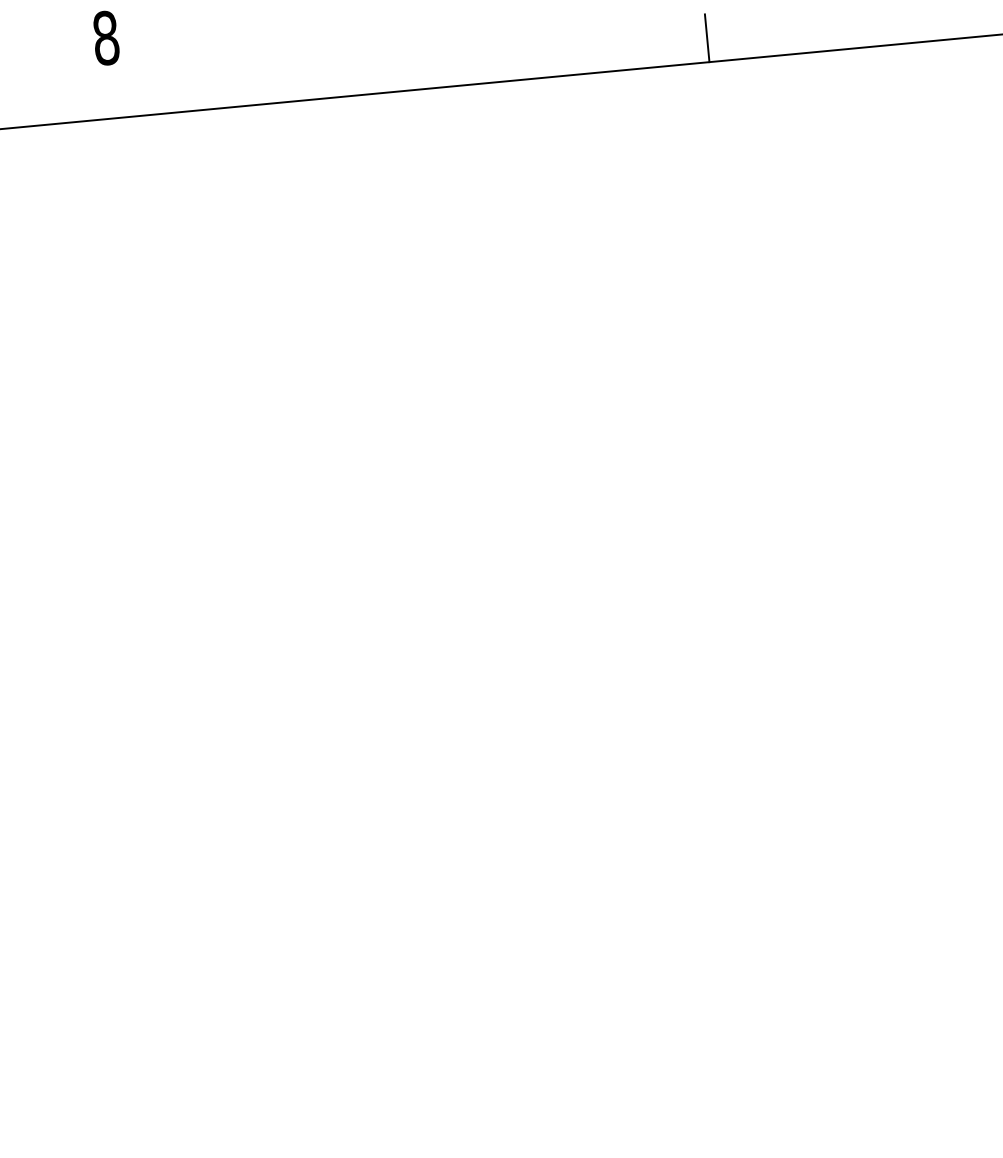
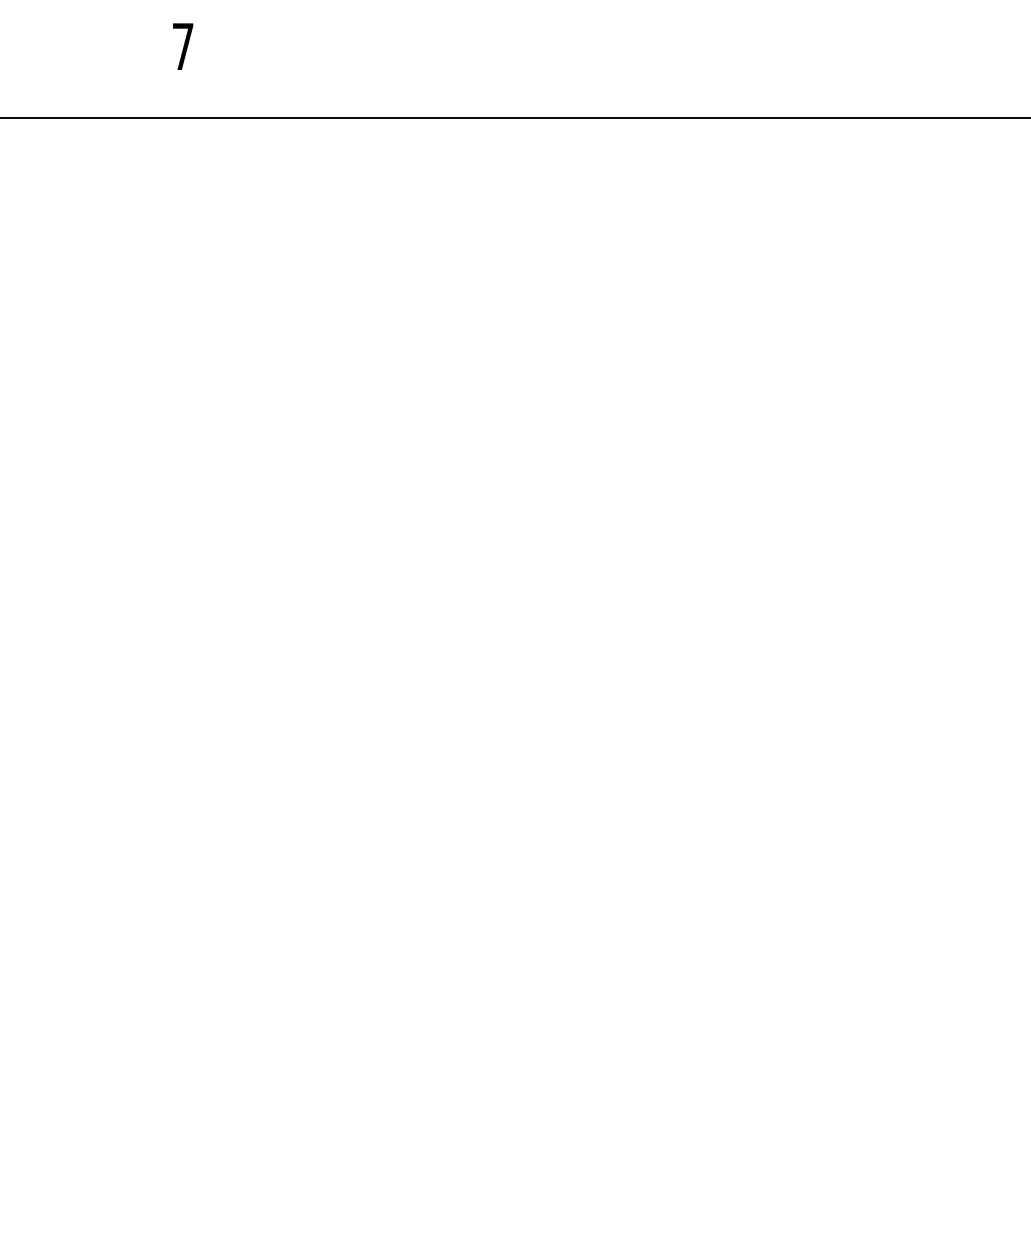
text: (105, 38) -> (182, 46), 8 -> 7
line: (707, 38) -> (709, 96), removed

